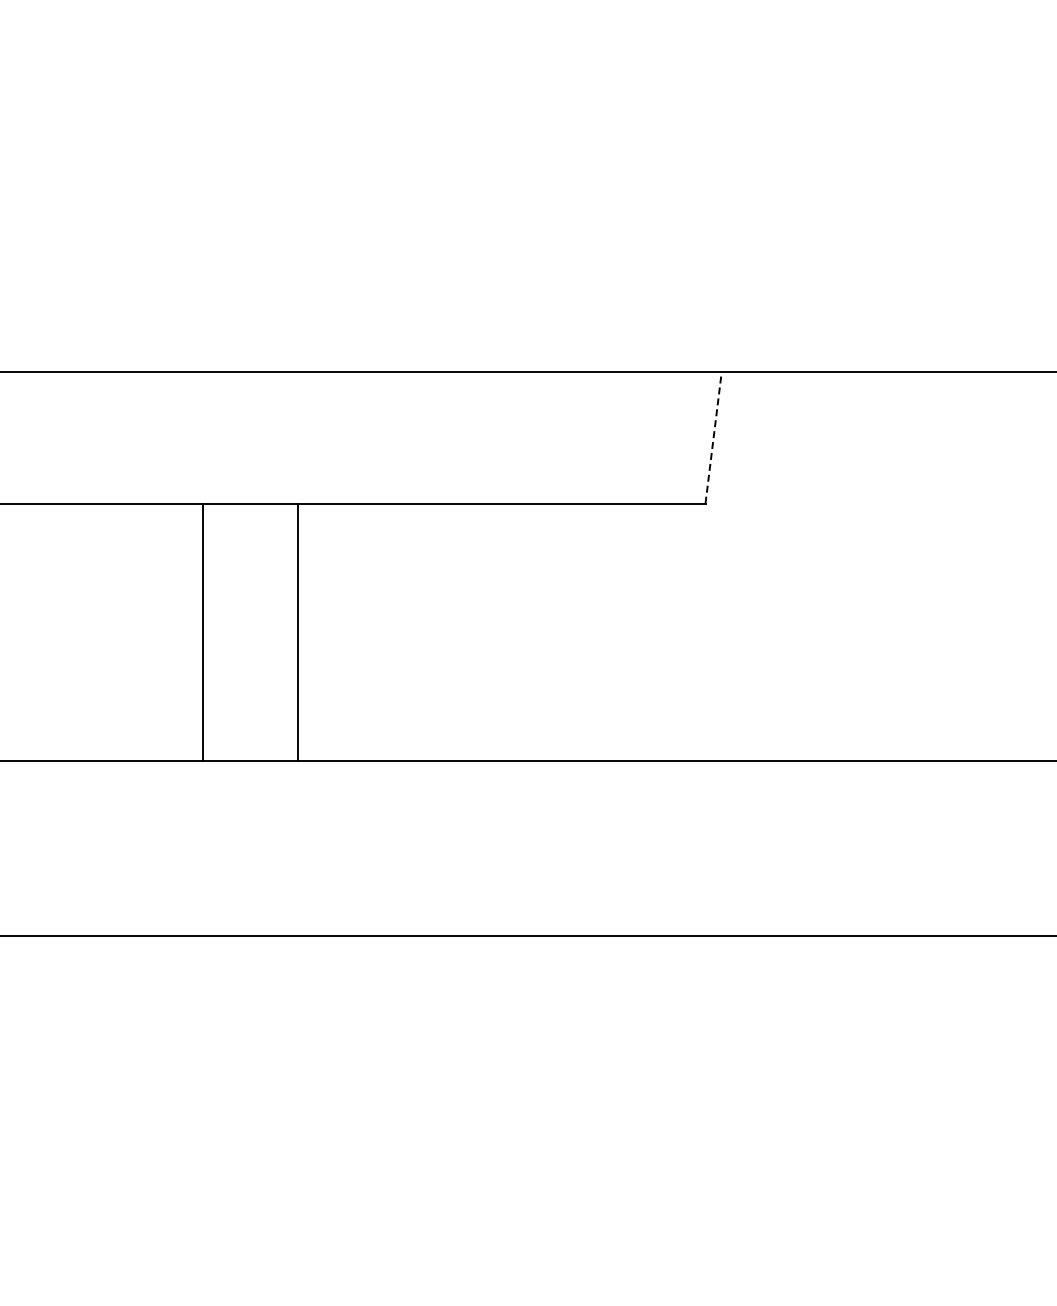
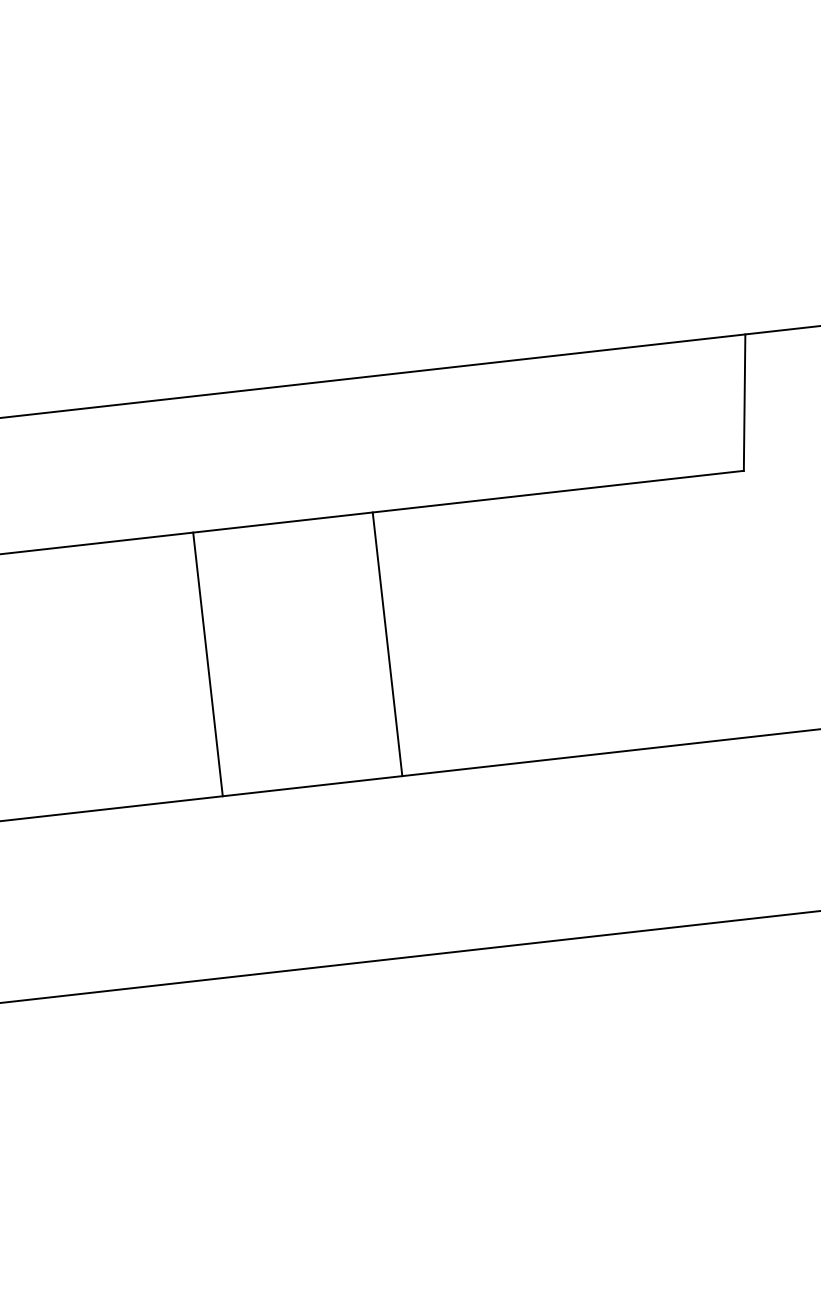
line: (713, 437) -> (744, 402), dashed -> solid
line: (203, 631) -> (207, 663), moved
line: (297, 631) -> (387, 643), moved

